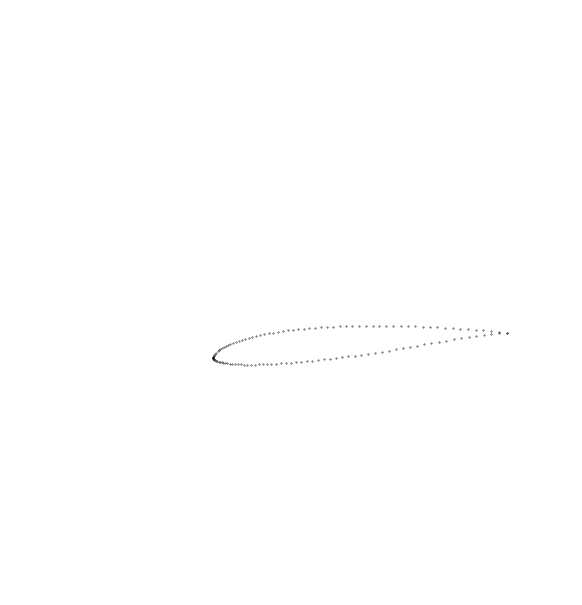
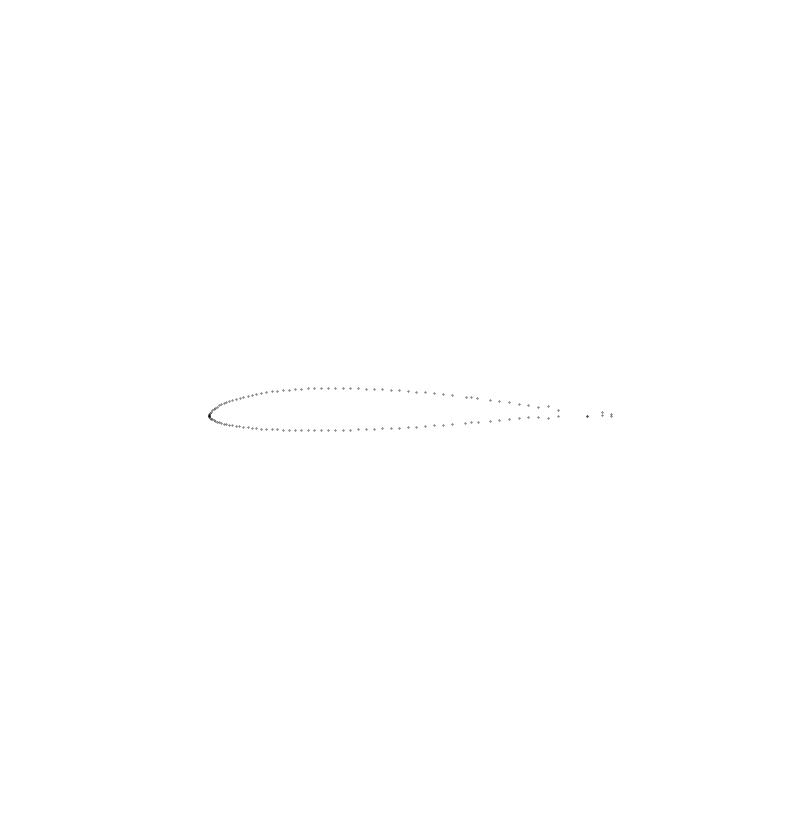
part: (415, 326) -> (471, 397), size x0.6
part: (476, 332) -> (548, 412), size x1.6
part: (495, 332) -> (606, 414), moved
part: (417, 345) -> (471, 422), size x0.7

